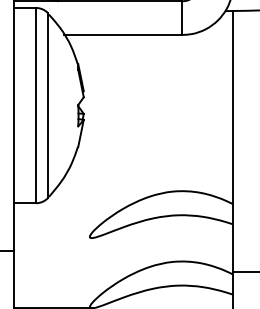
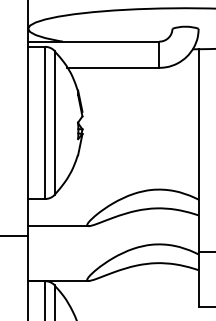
line: (53, 238) -> (58, 226), added

